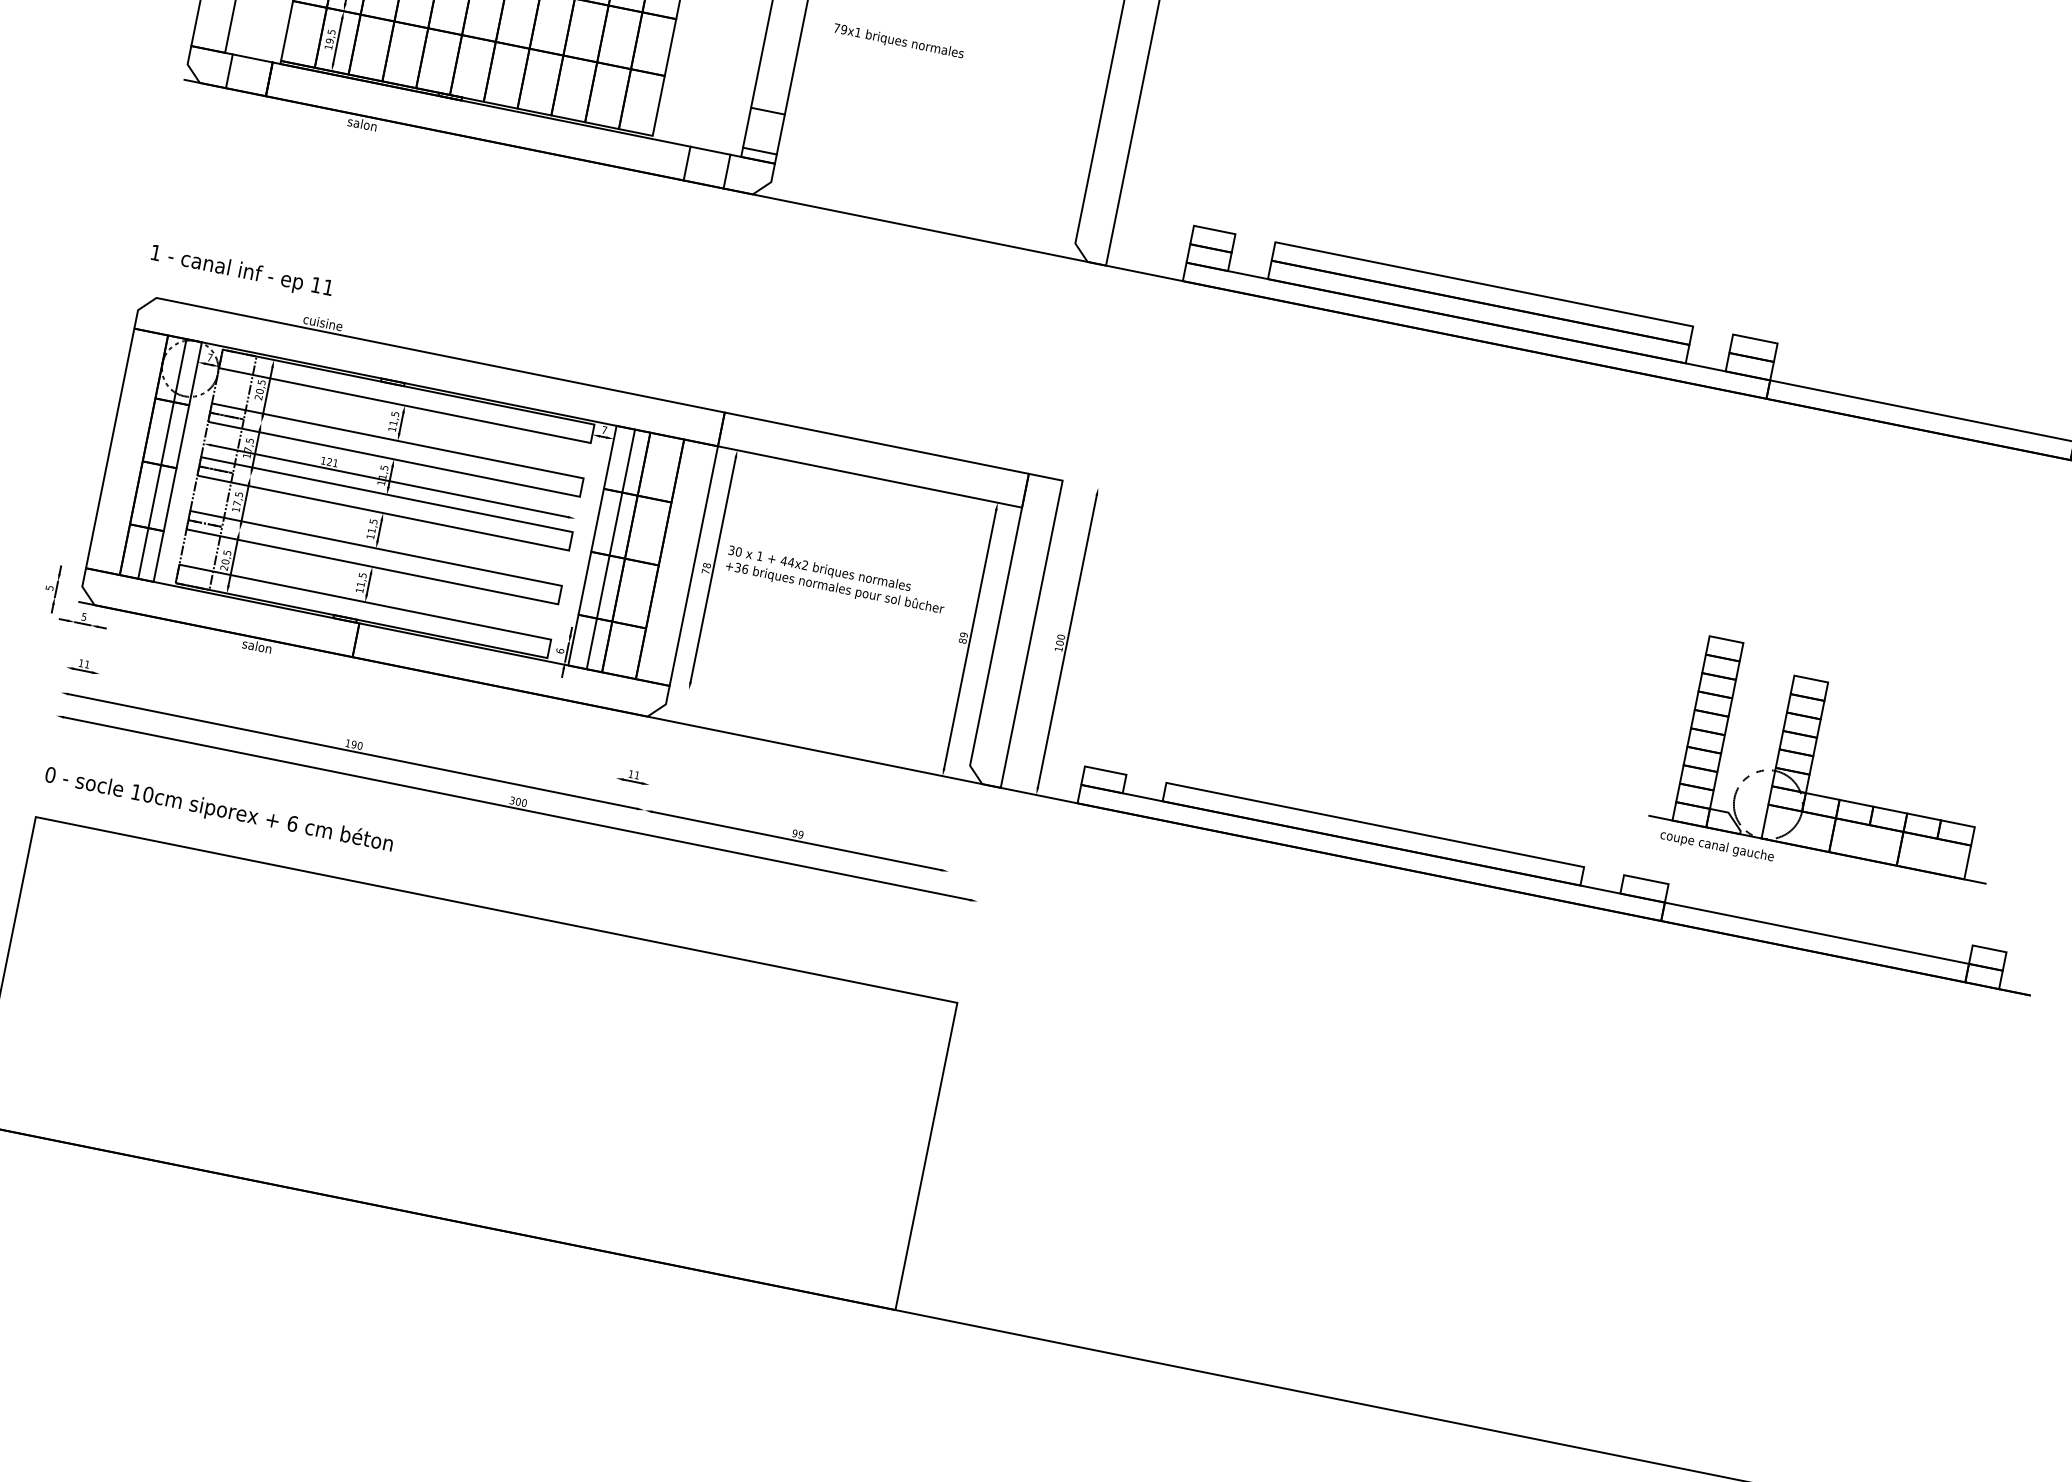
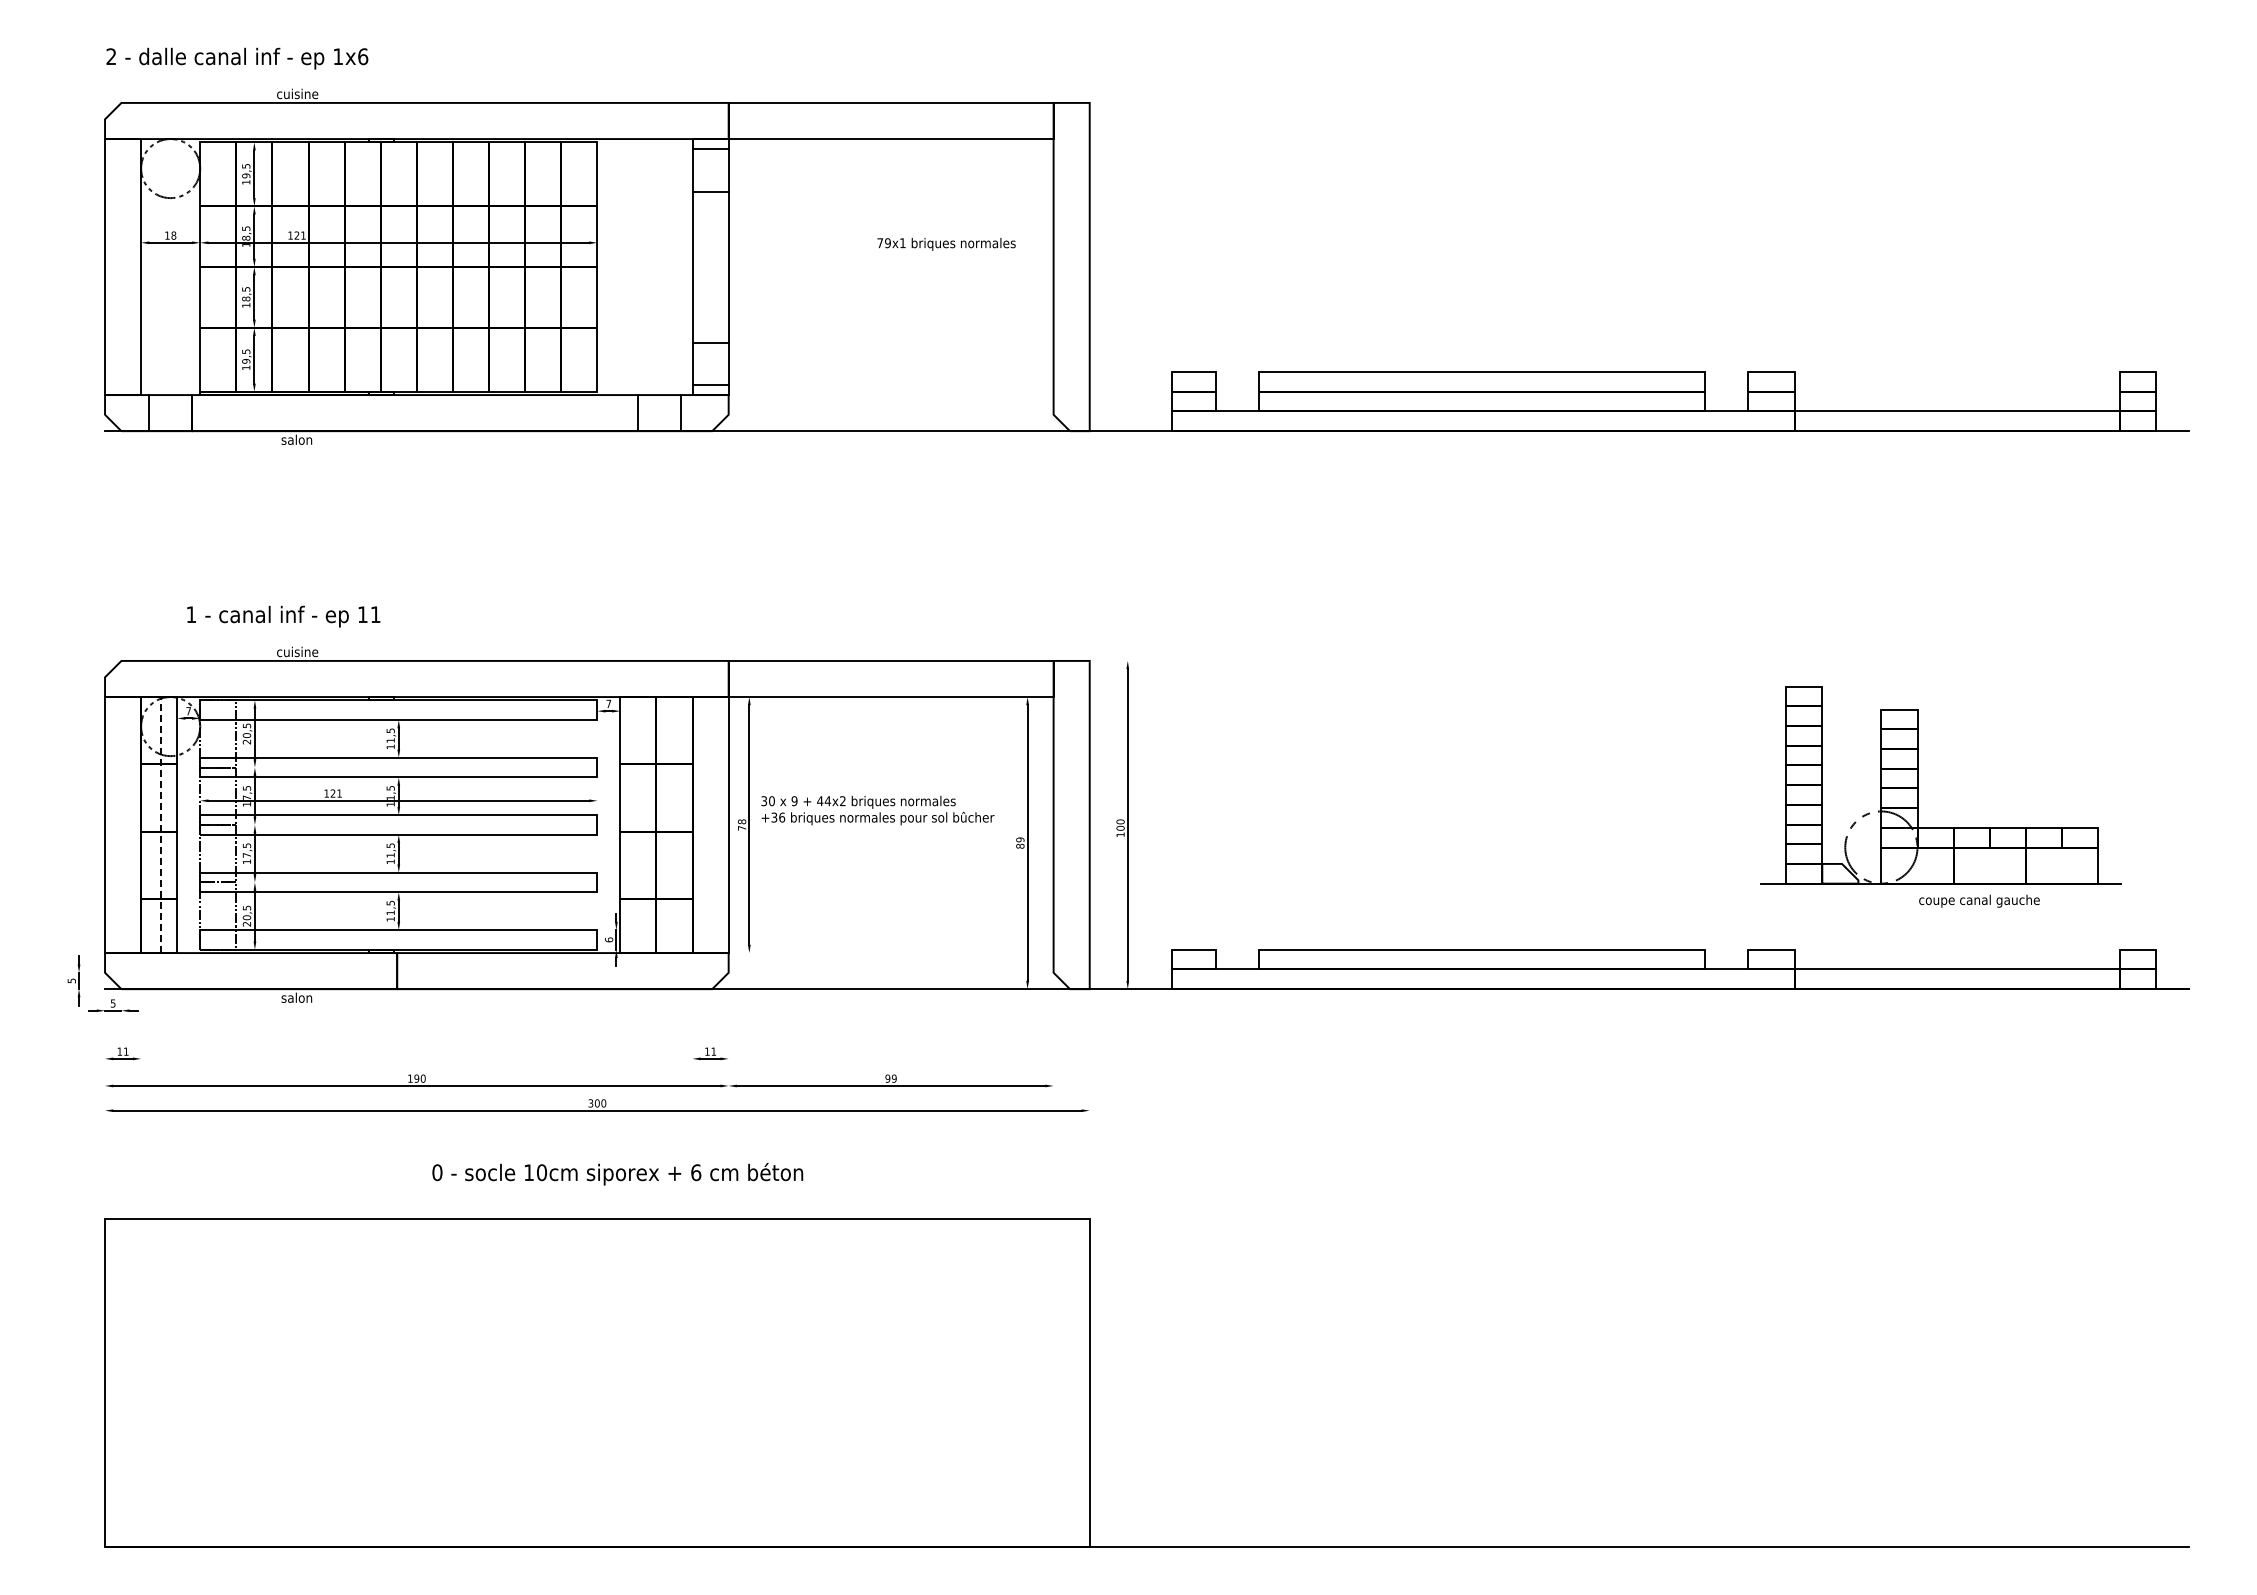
text: (898, 42) -> (946, 244), moved
text: (241, 271) -> (283, 616), moved
line: (162, 458) -> (160, 824), solid -> dashed
line: (611, 549) -> (640, 825), removed
text: (759, 556) -> (794, 801), 1 -> 9
text: (218, 810) -> (617, 1174), moved
text: (1717, 845) -> (1979, 900), moved

